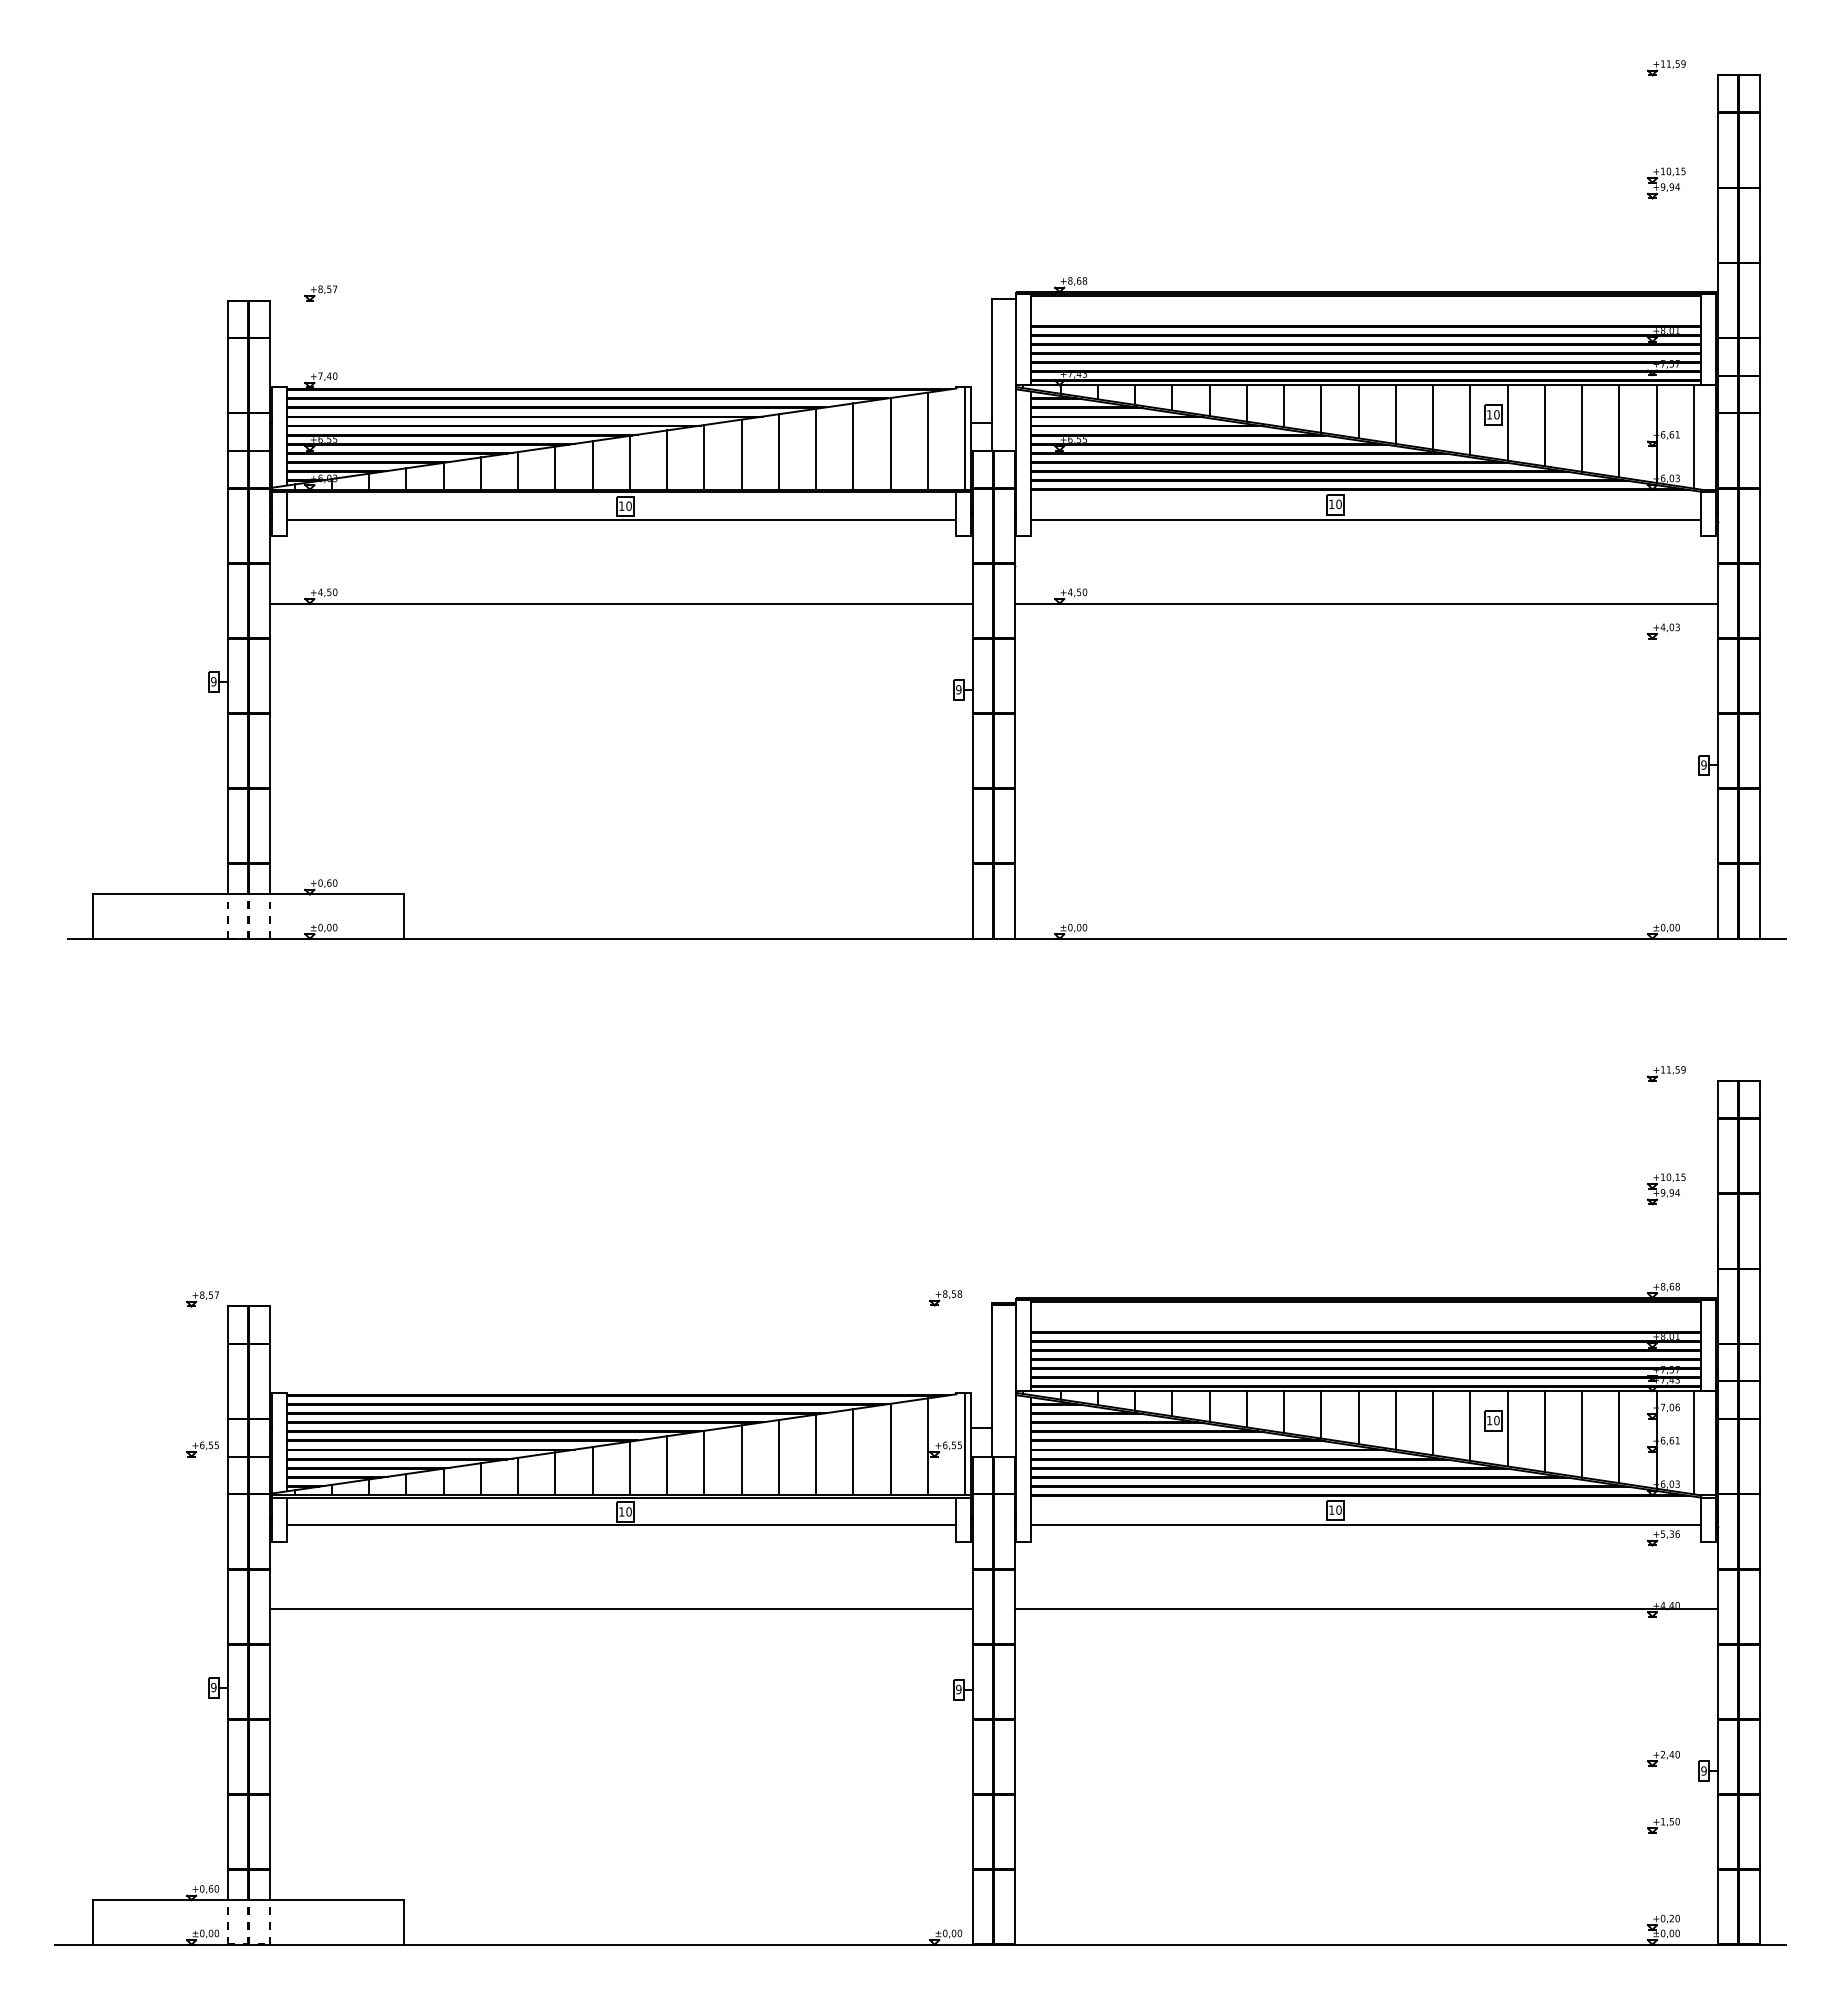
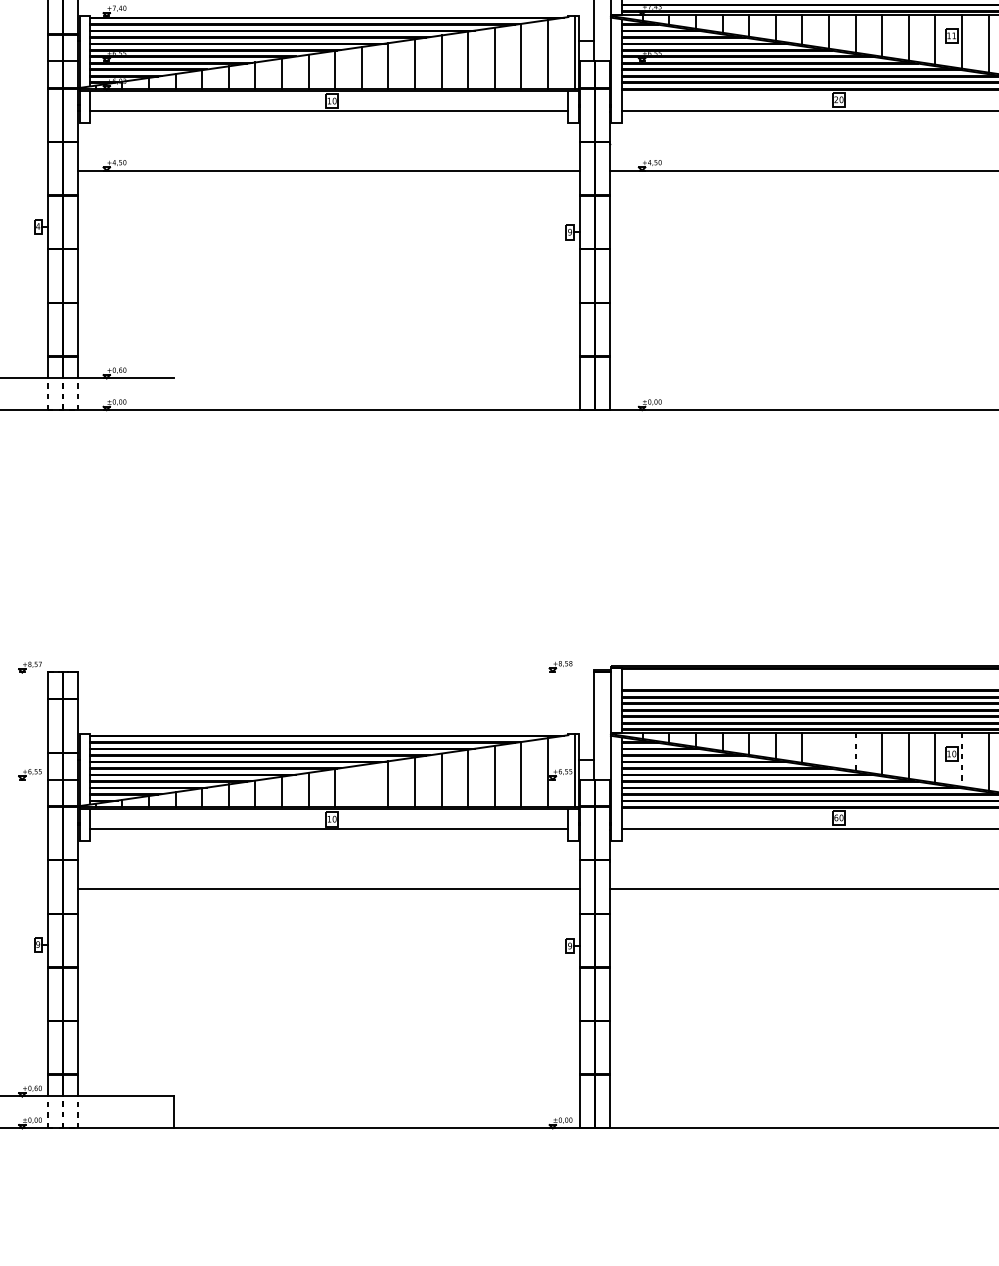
text: (1496, 414) -> (953, 35), 10 -> 11
text: (1331, 503) -> (836, 99), 10 -> 20
text: (213, 681) -> (37, 226), 9 -> 4
line: (404, 916) -> (174, 394), removed
line: (1321, 1414) -> (829, 749), removed
line: (1358, 1417) -> (855, 751), solid -> dashed
line: (1507, 1428) -> (961, 759), solid -> dashed
line: (667, 1465) -> (362, 786), removed
text: (1331, 1509) -> (836, 817), 10 -> 60

